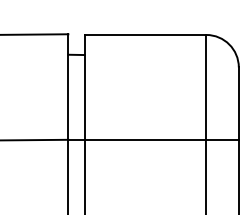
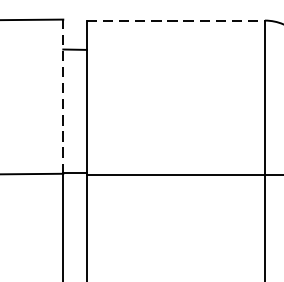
line: (145, 34) -> (175, 19), solid -> dashed
line: (68, 87) -> (63, 97), solid -> dashed

